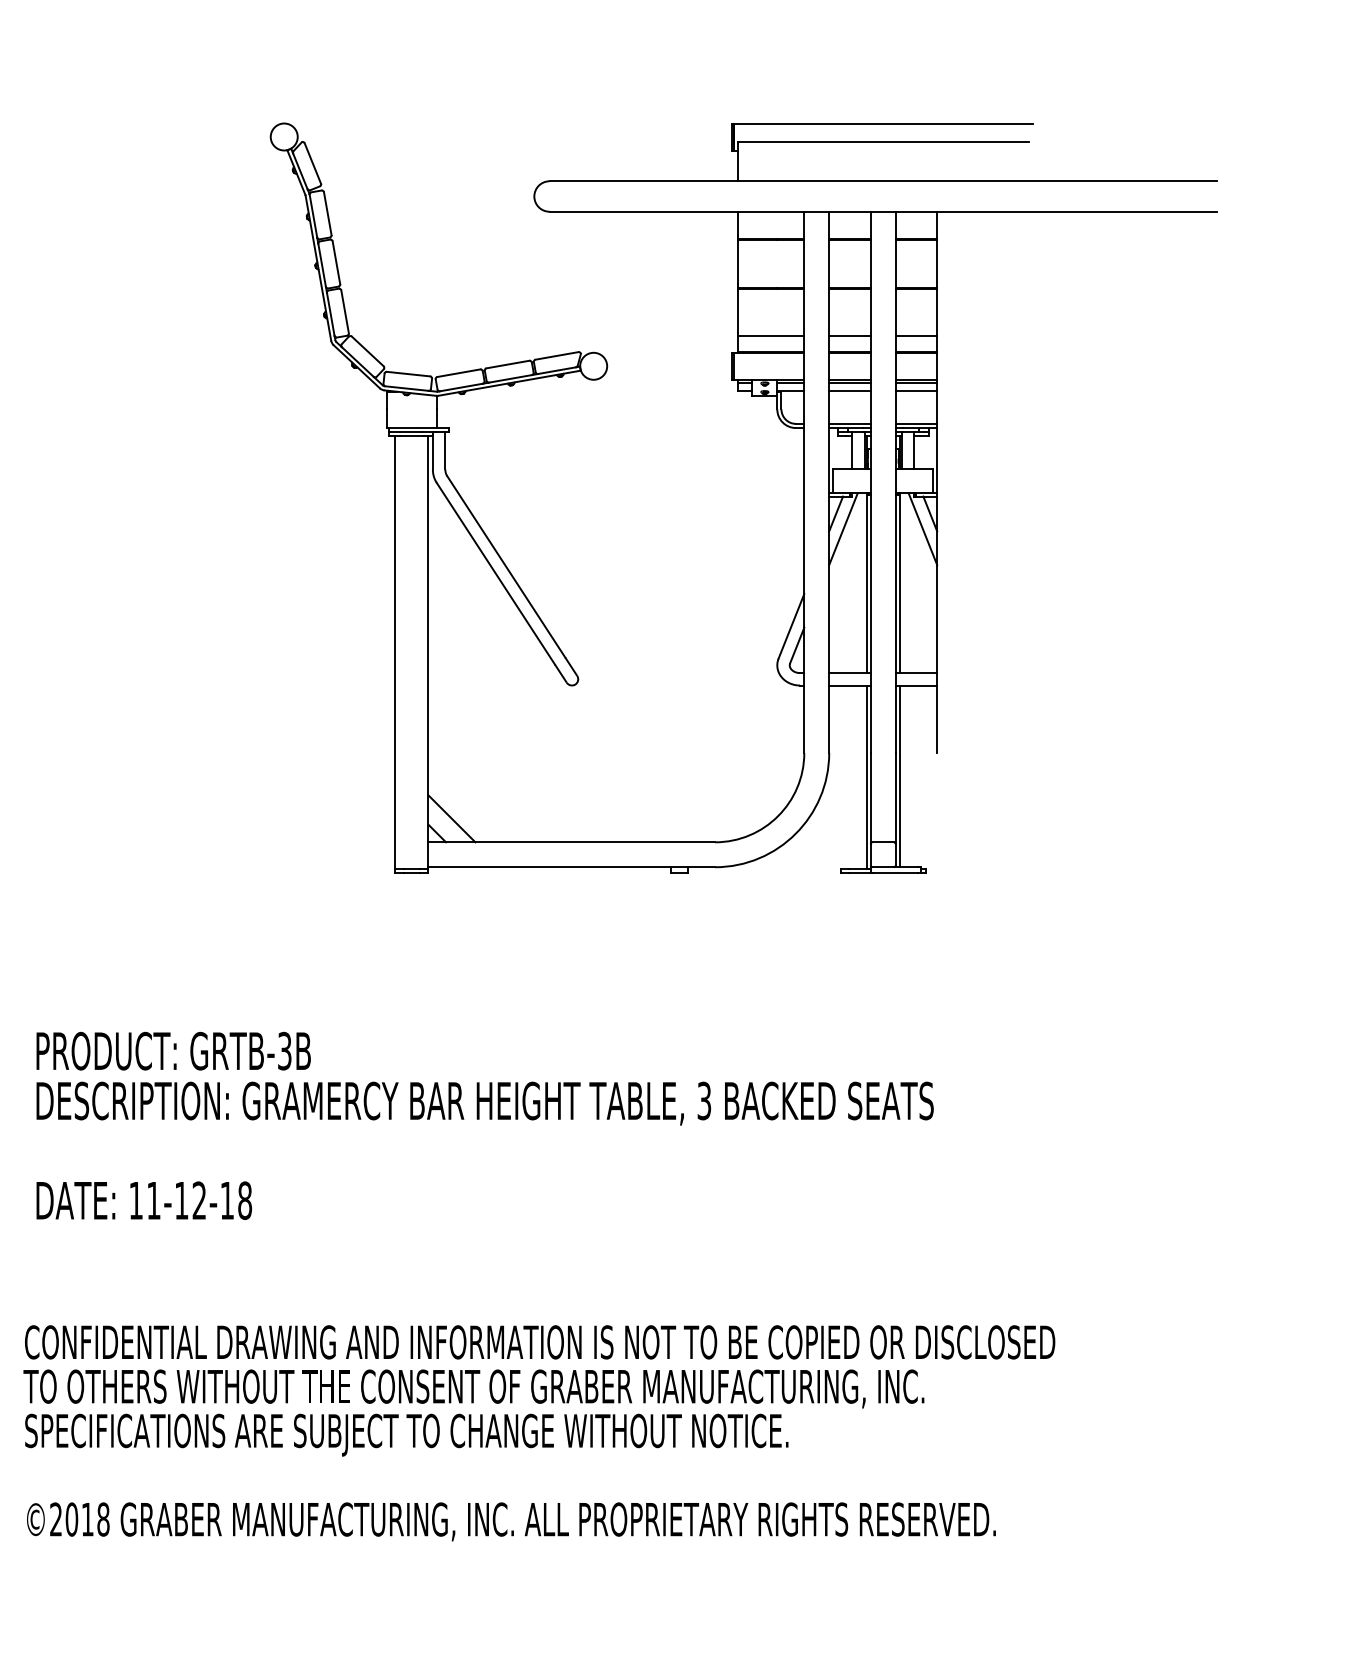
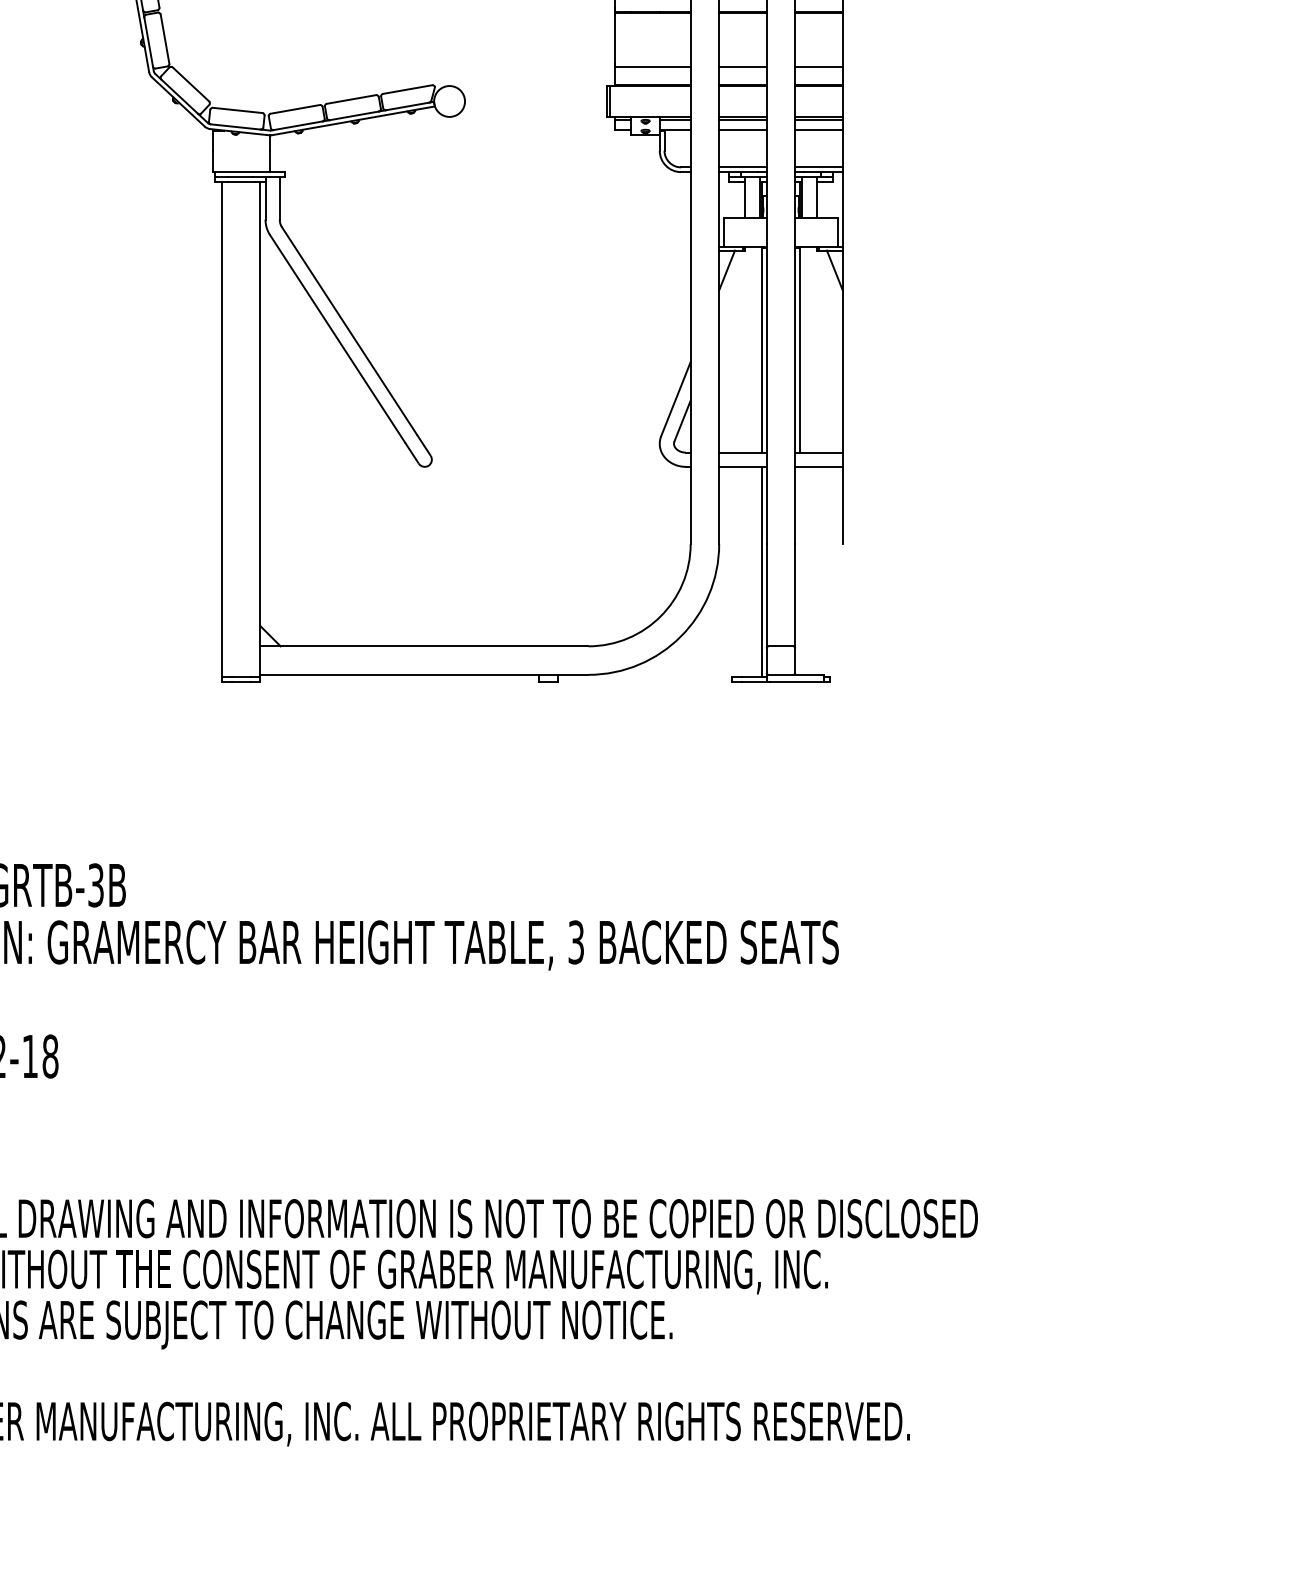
line: (843, 529) -> (735, 288), removed
line: (922, 529) -> (825, 288), removed
line: (899, 776) -> (799, 570), removed
line: (451, 818) -> (286, 619), removed

